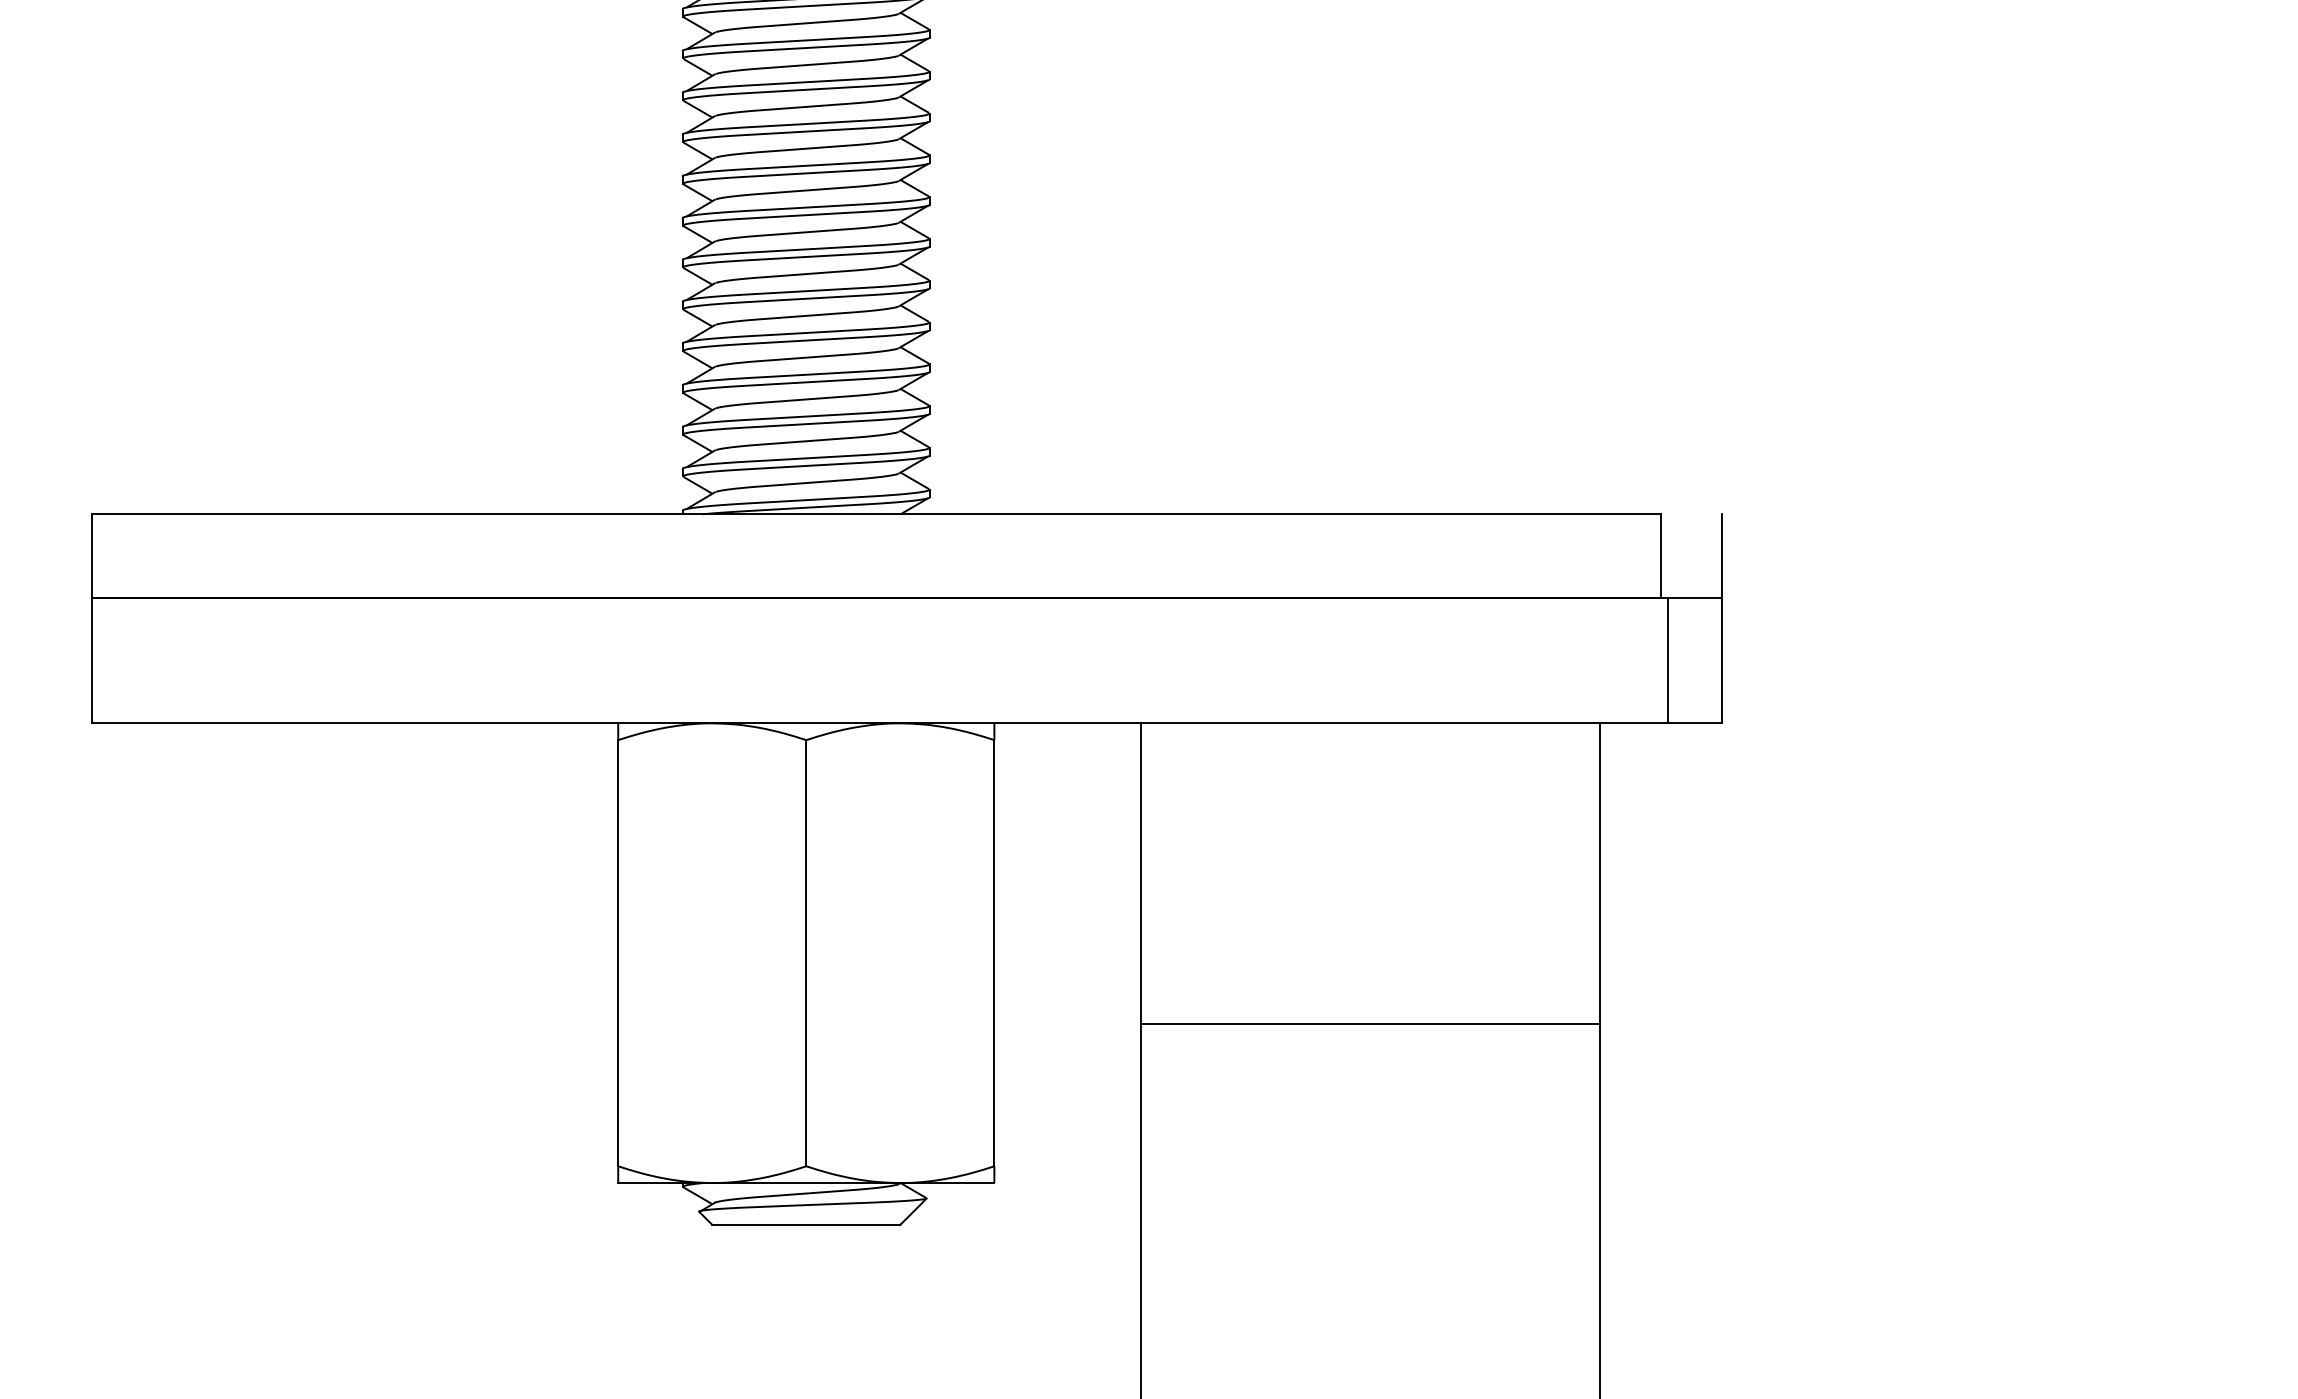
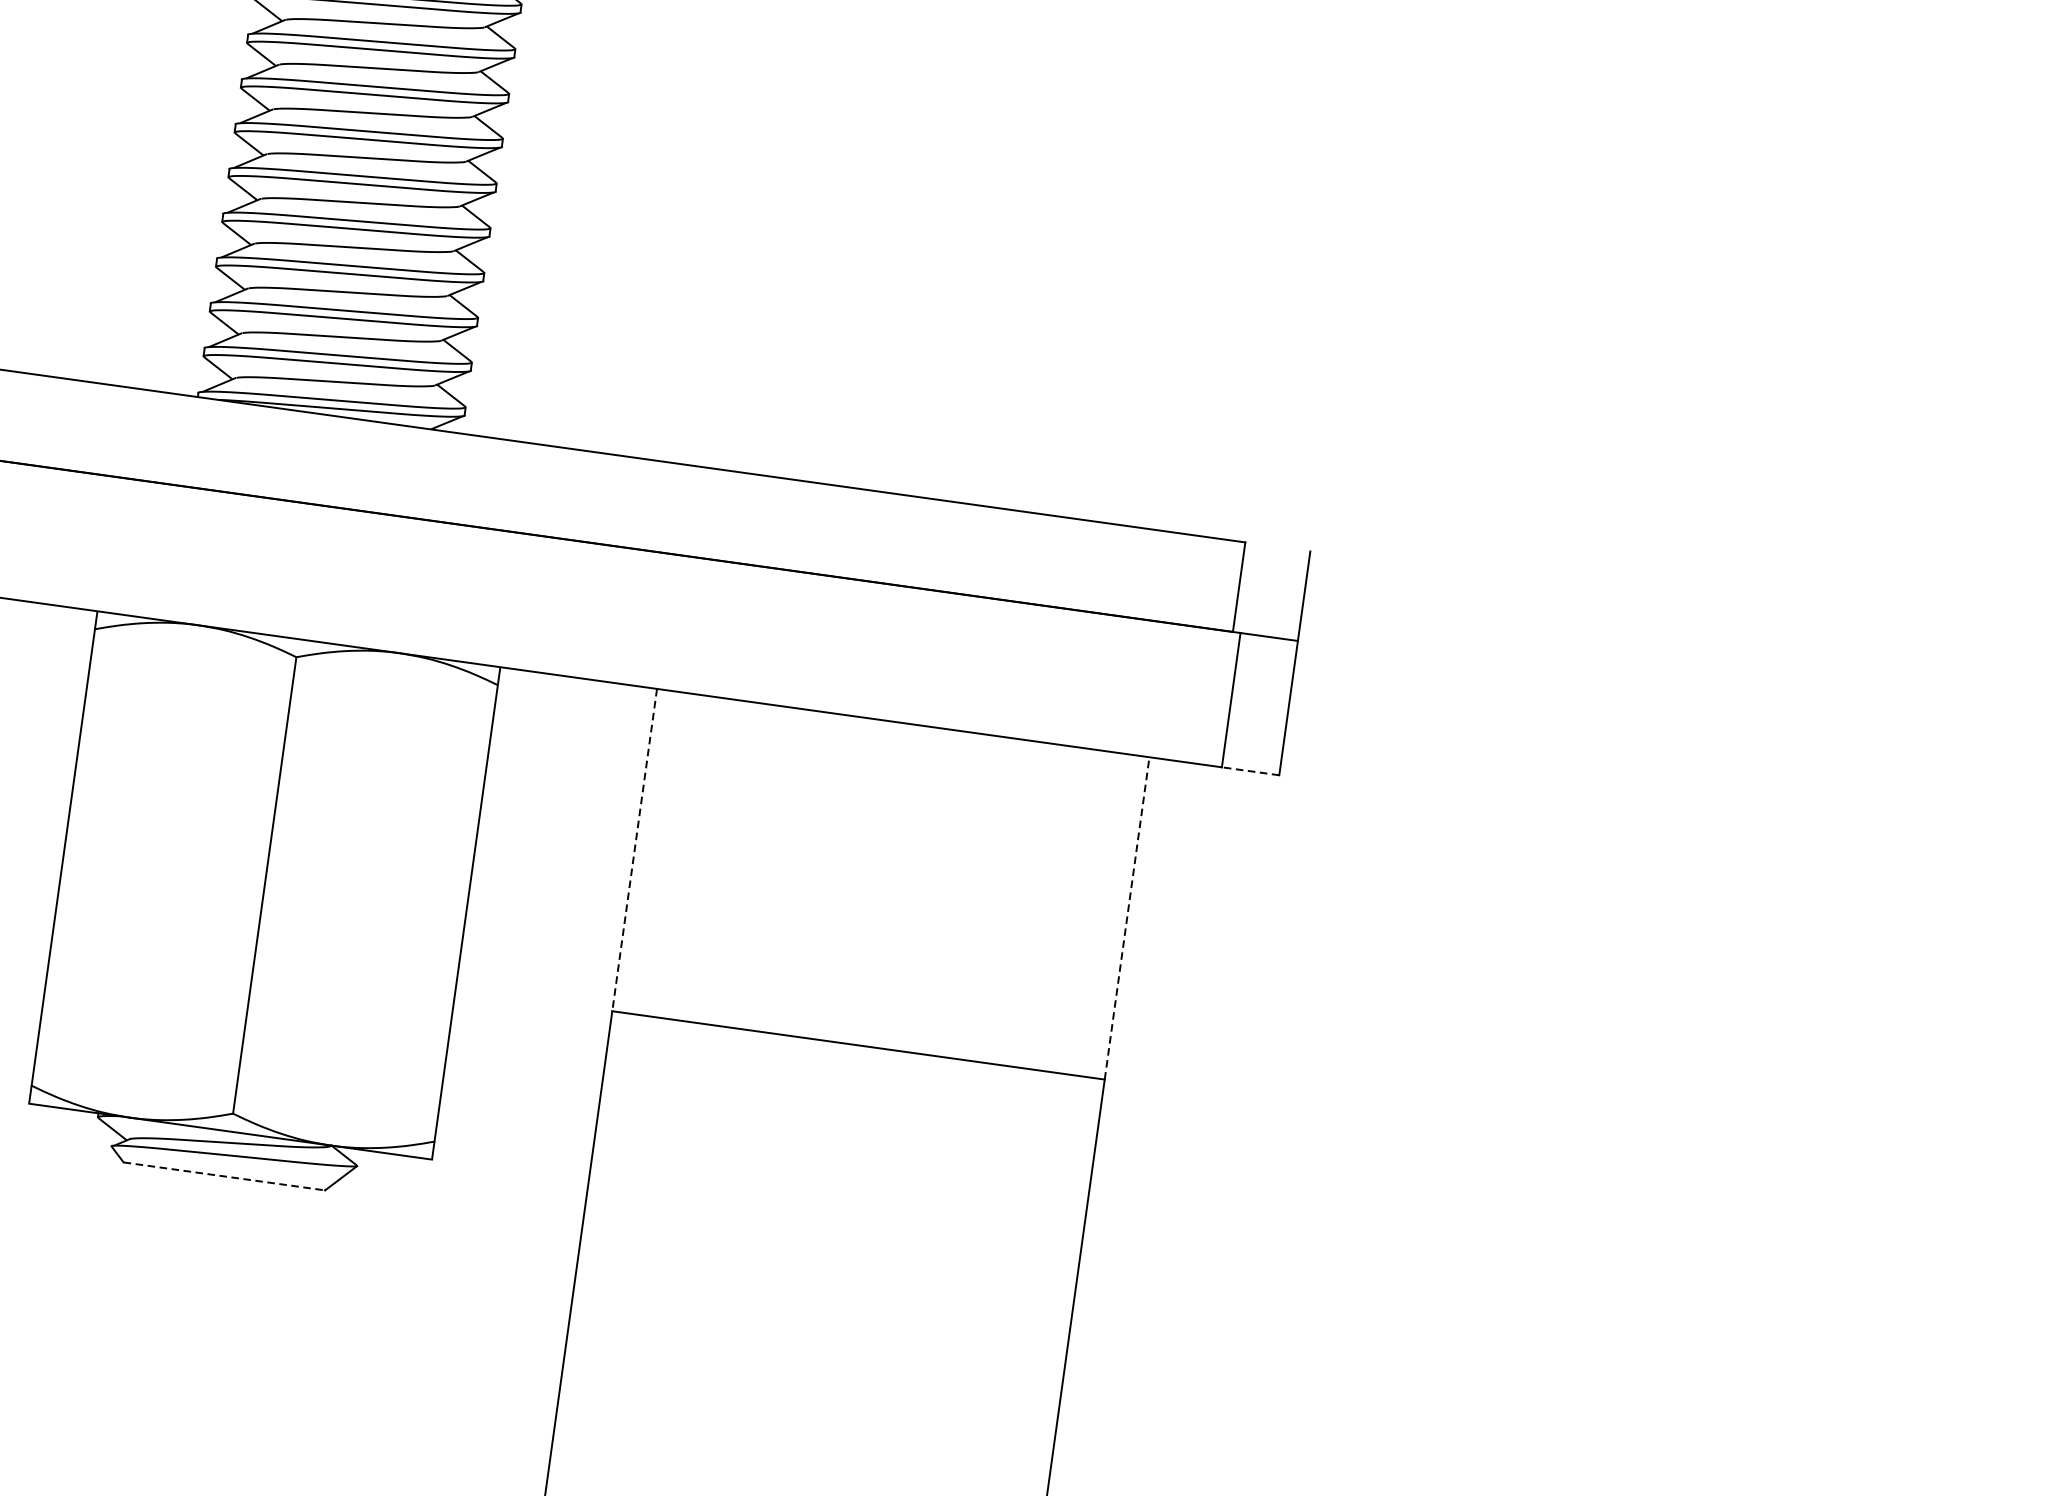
line: (1694, 723) -> (1250, 771), solid -> dashed
line: (1600, 873) -> (1127, 918), solid -> dashed
line: (1140, 874) -> (634, 850), solid -> dashed
line: (806, 1224) -> (224, 1176), solid -> dashed

